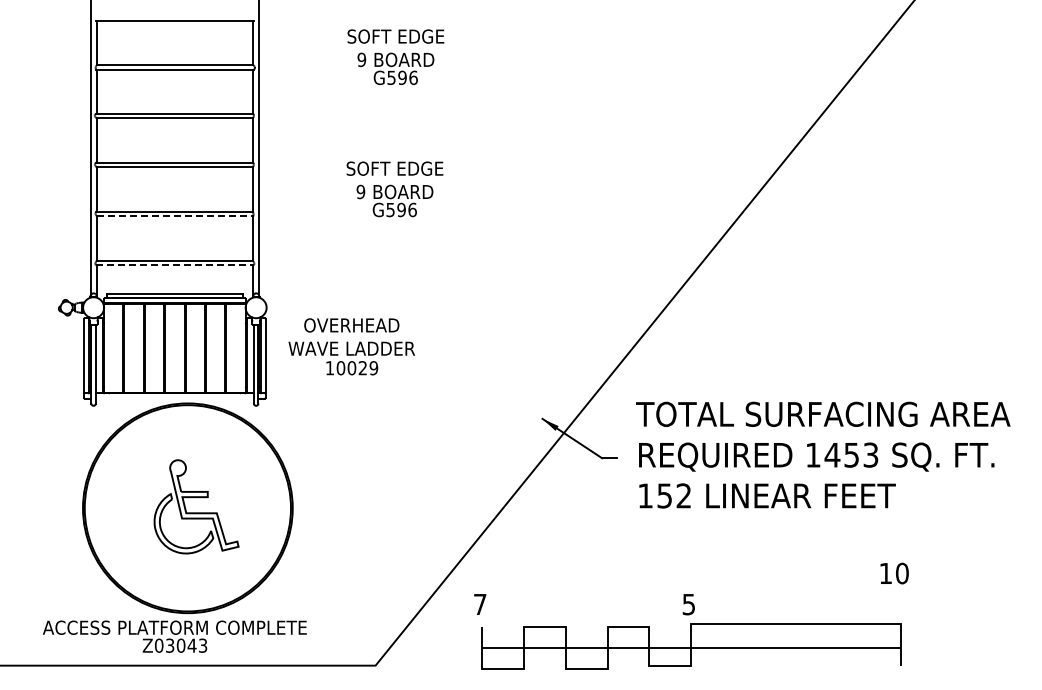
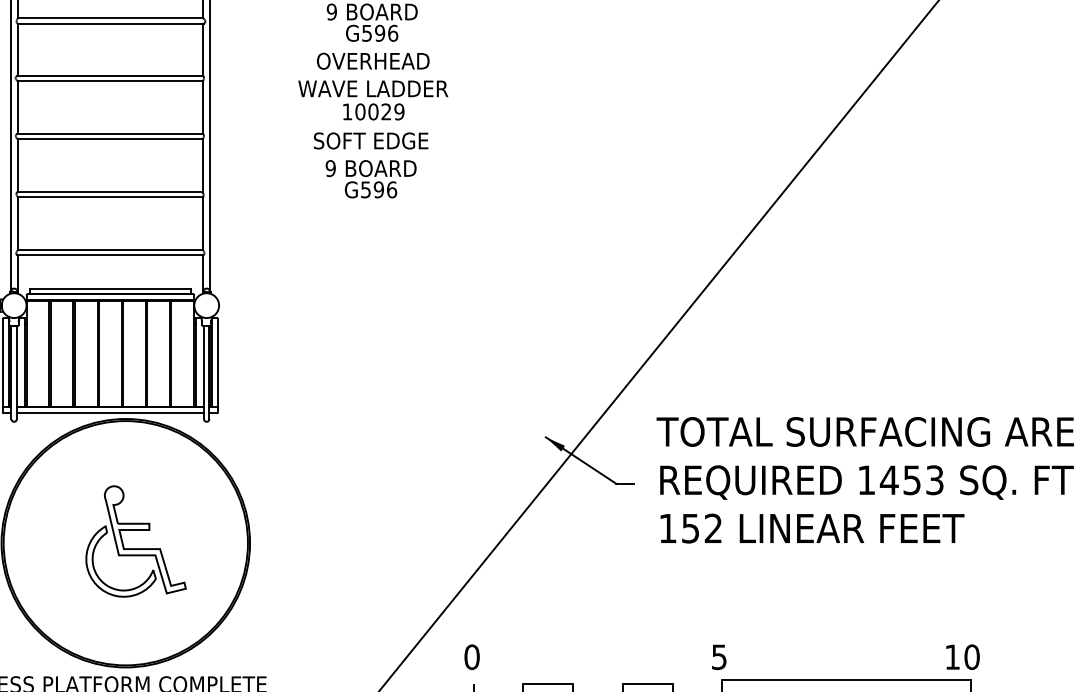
line: (175, 216) -> (111, 197), dashed -> solid
line: (175, 265) -> (111, 255), dashed -> solid
text: (351, 346) -> (372, 86), moved
line: (174, 398) -> (109, 413), added
text: (894, 573) -> (962, 657), moved
text: (479, 604) -> (471, 657), 7 -> 0

